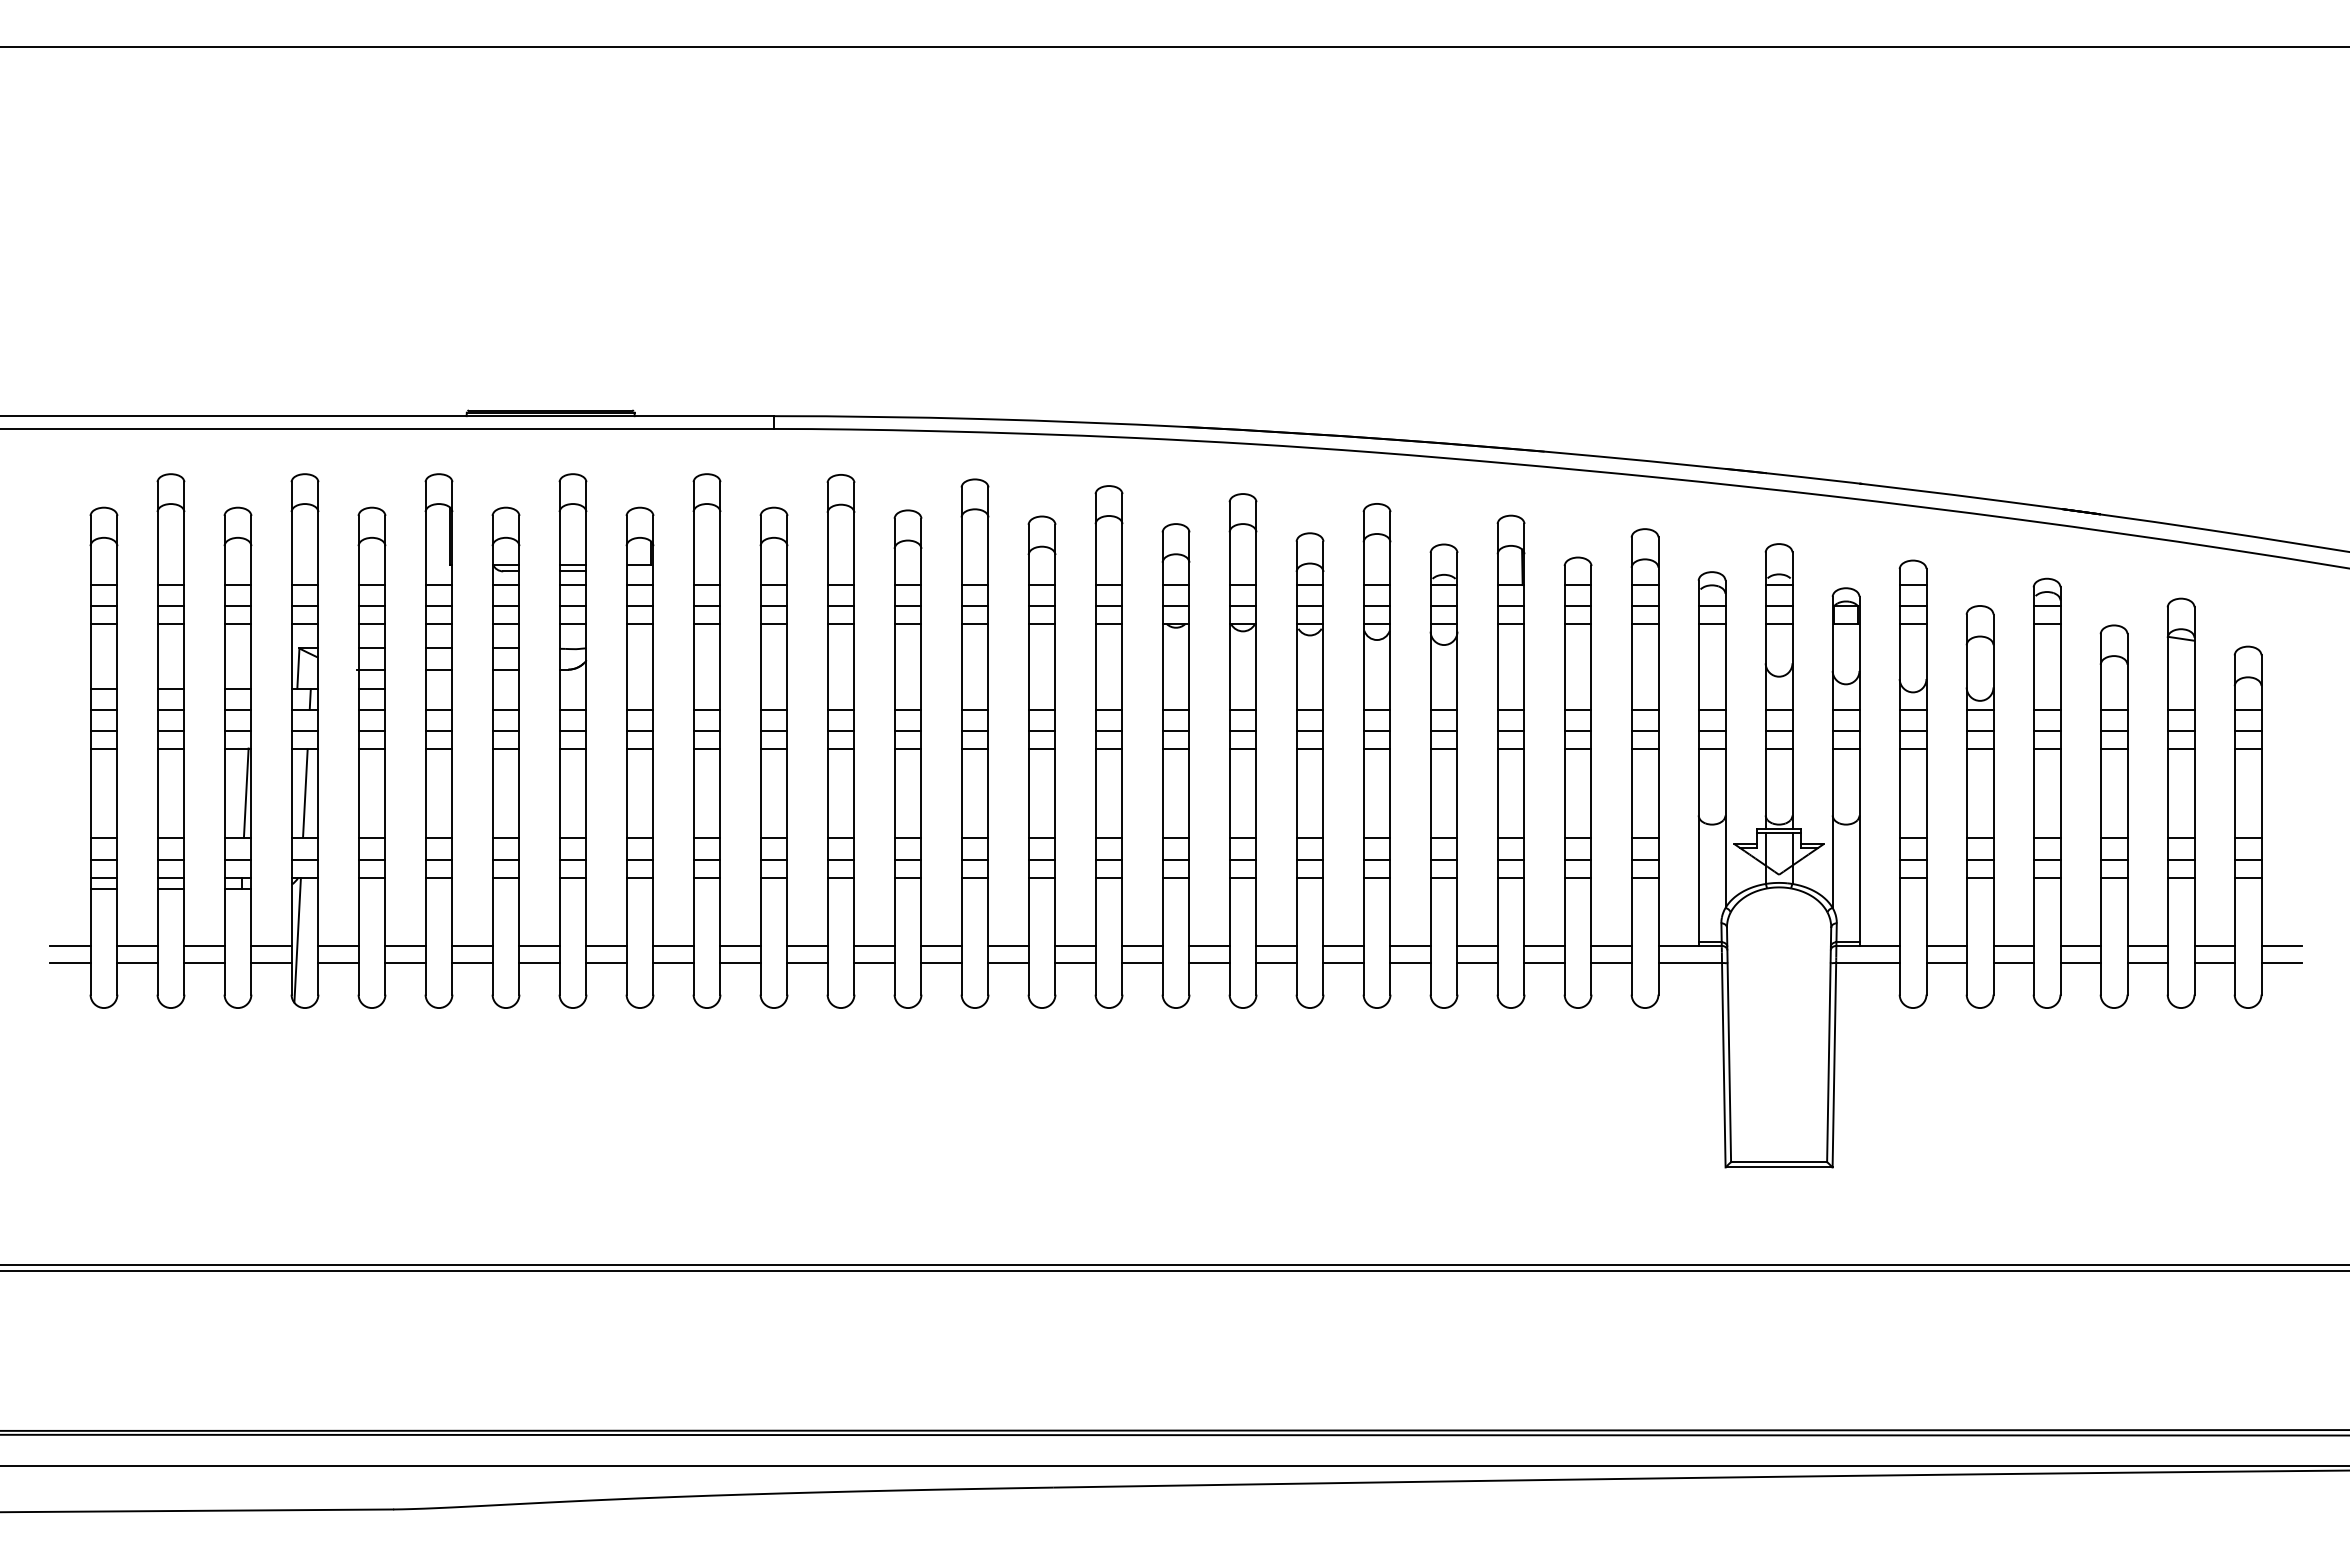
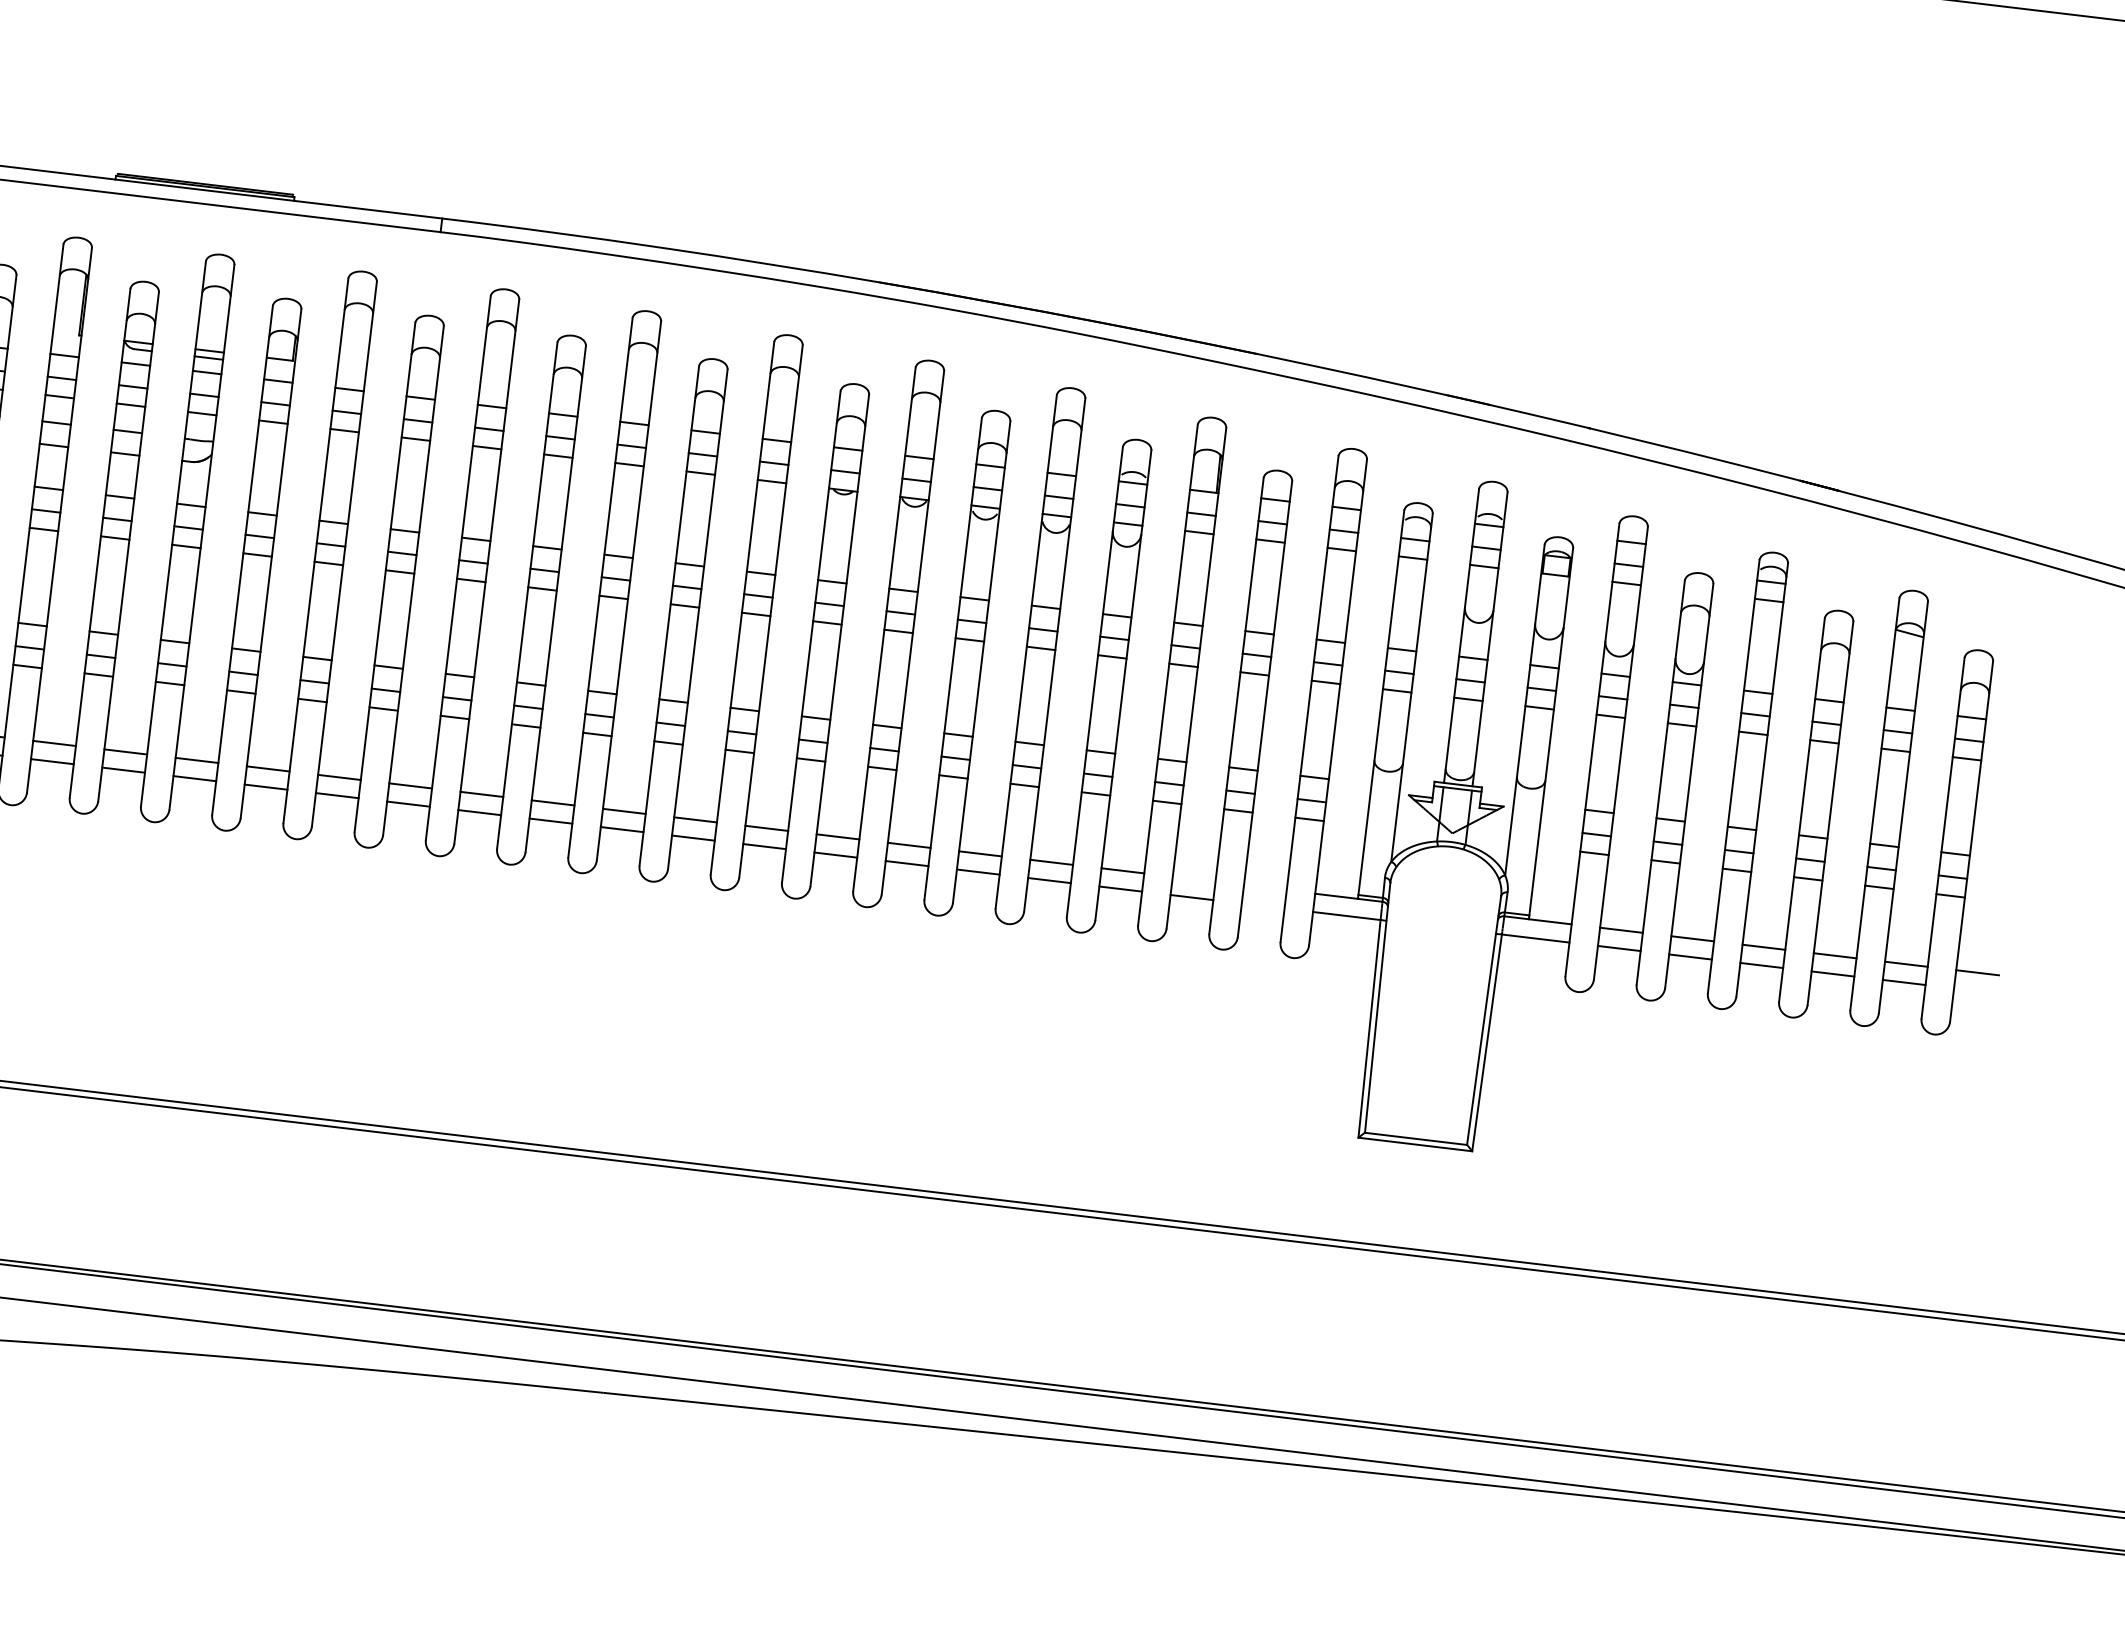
line: (1544, 945) -> (1194, 878), removed
line: (1611, 945) -> (1265, 887), removed
line: (1611, 963) -> (1263, 906), removed
line: (2281, 963) -> (1975, 991), removed

